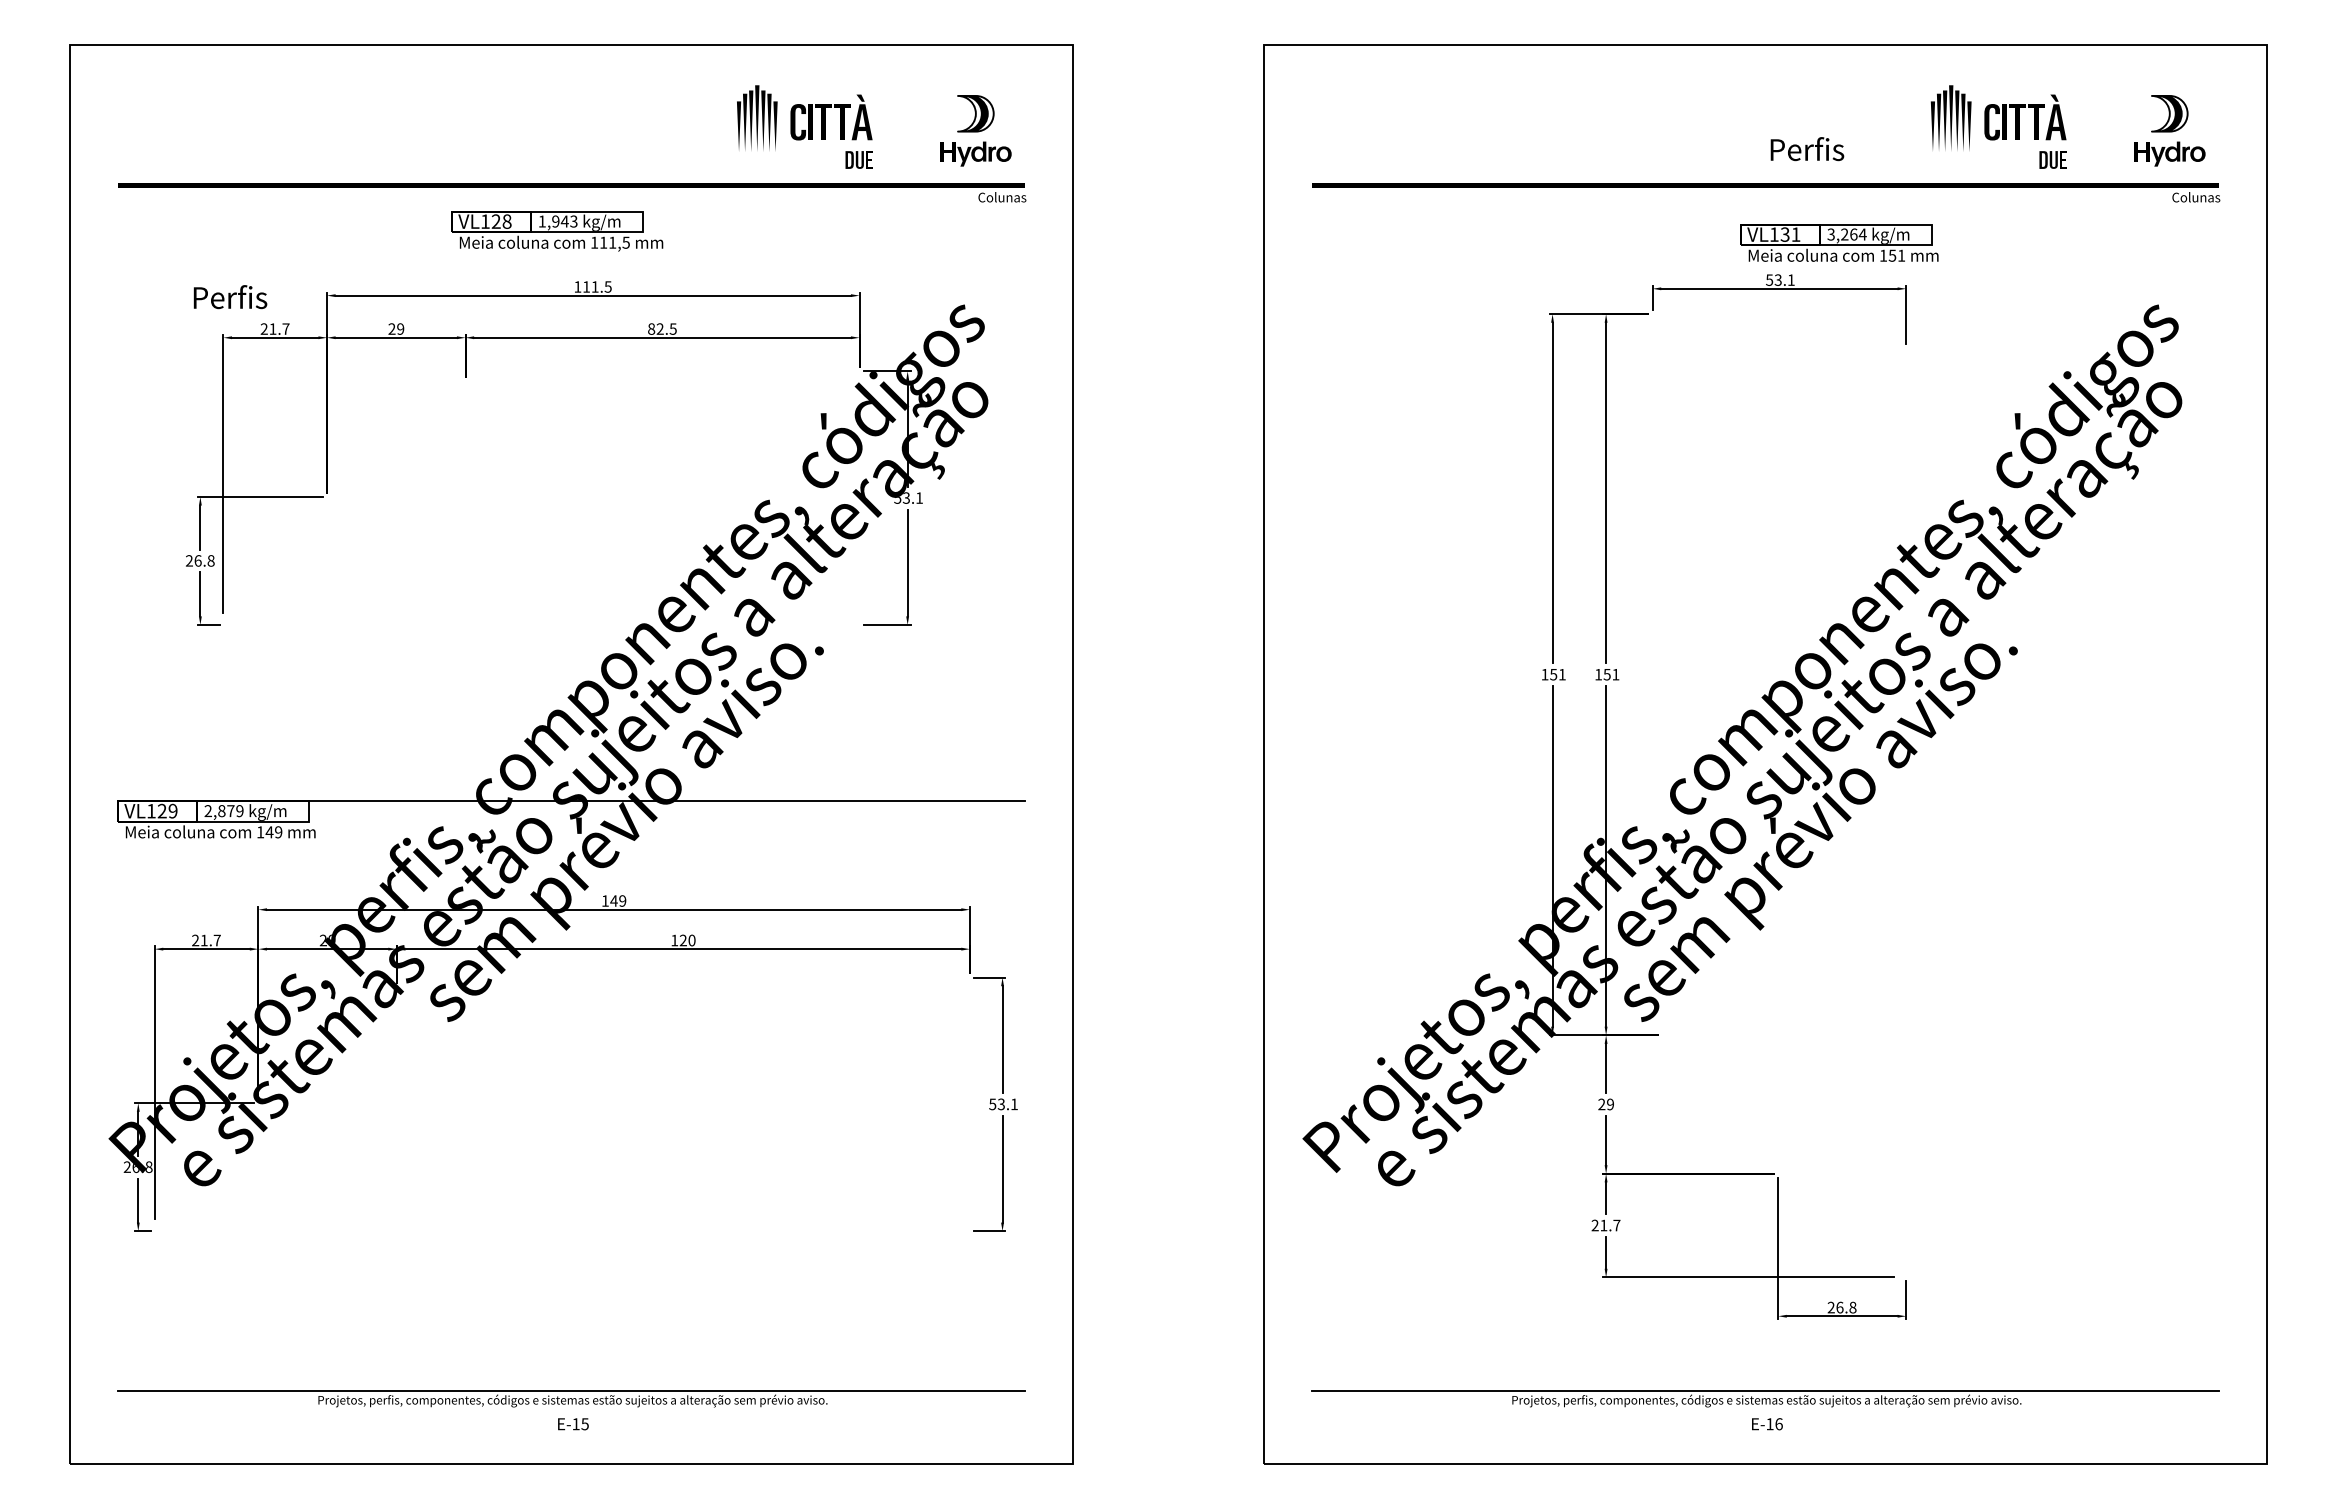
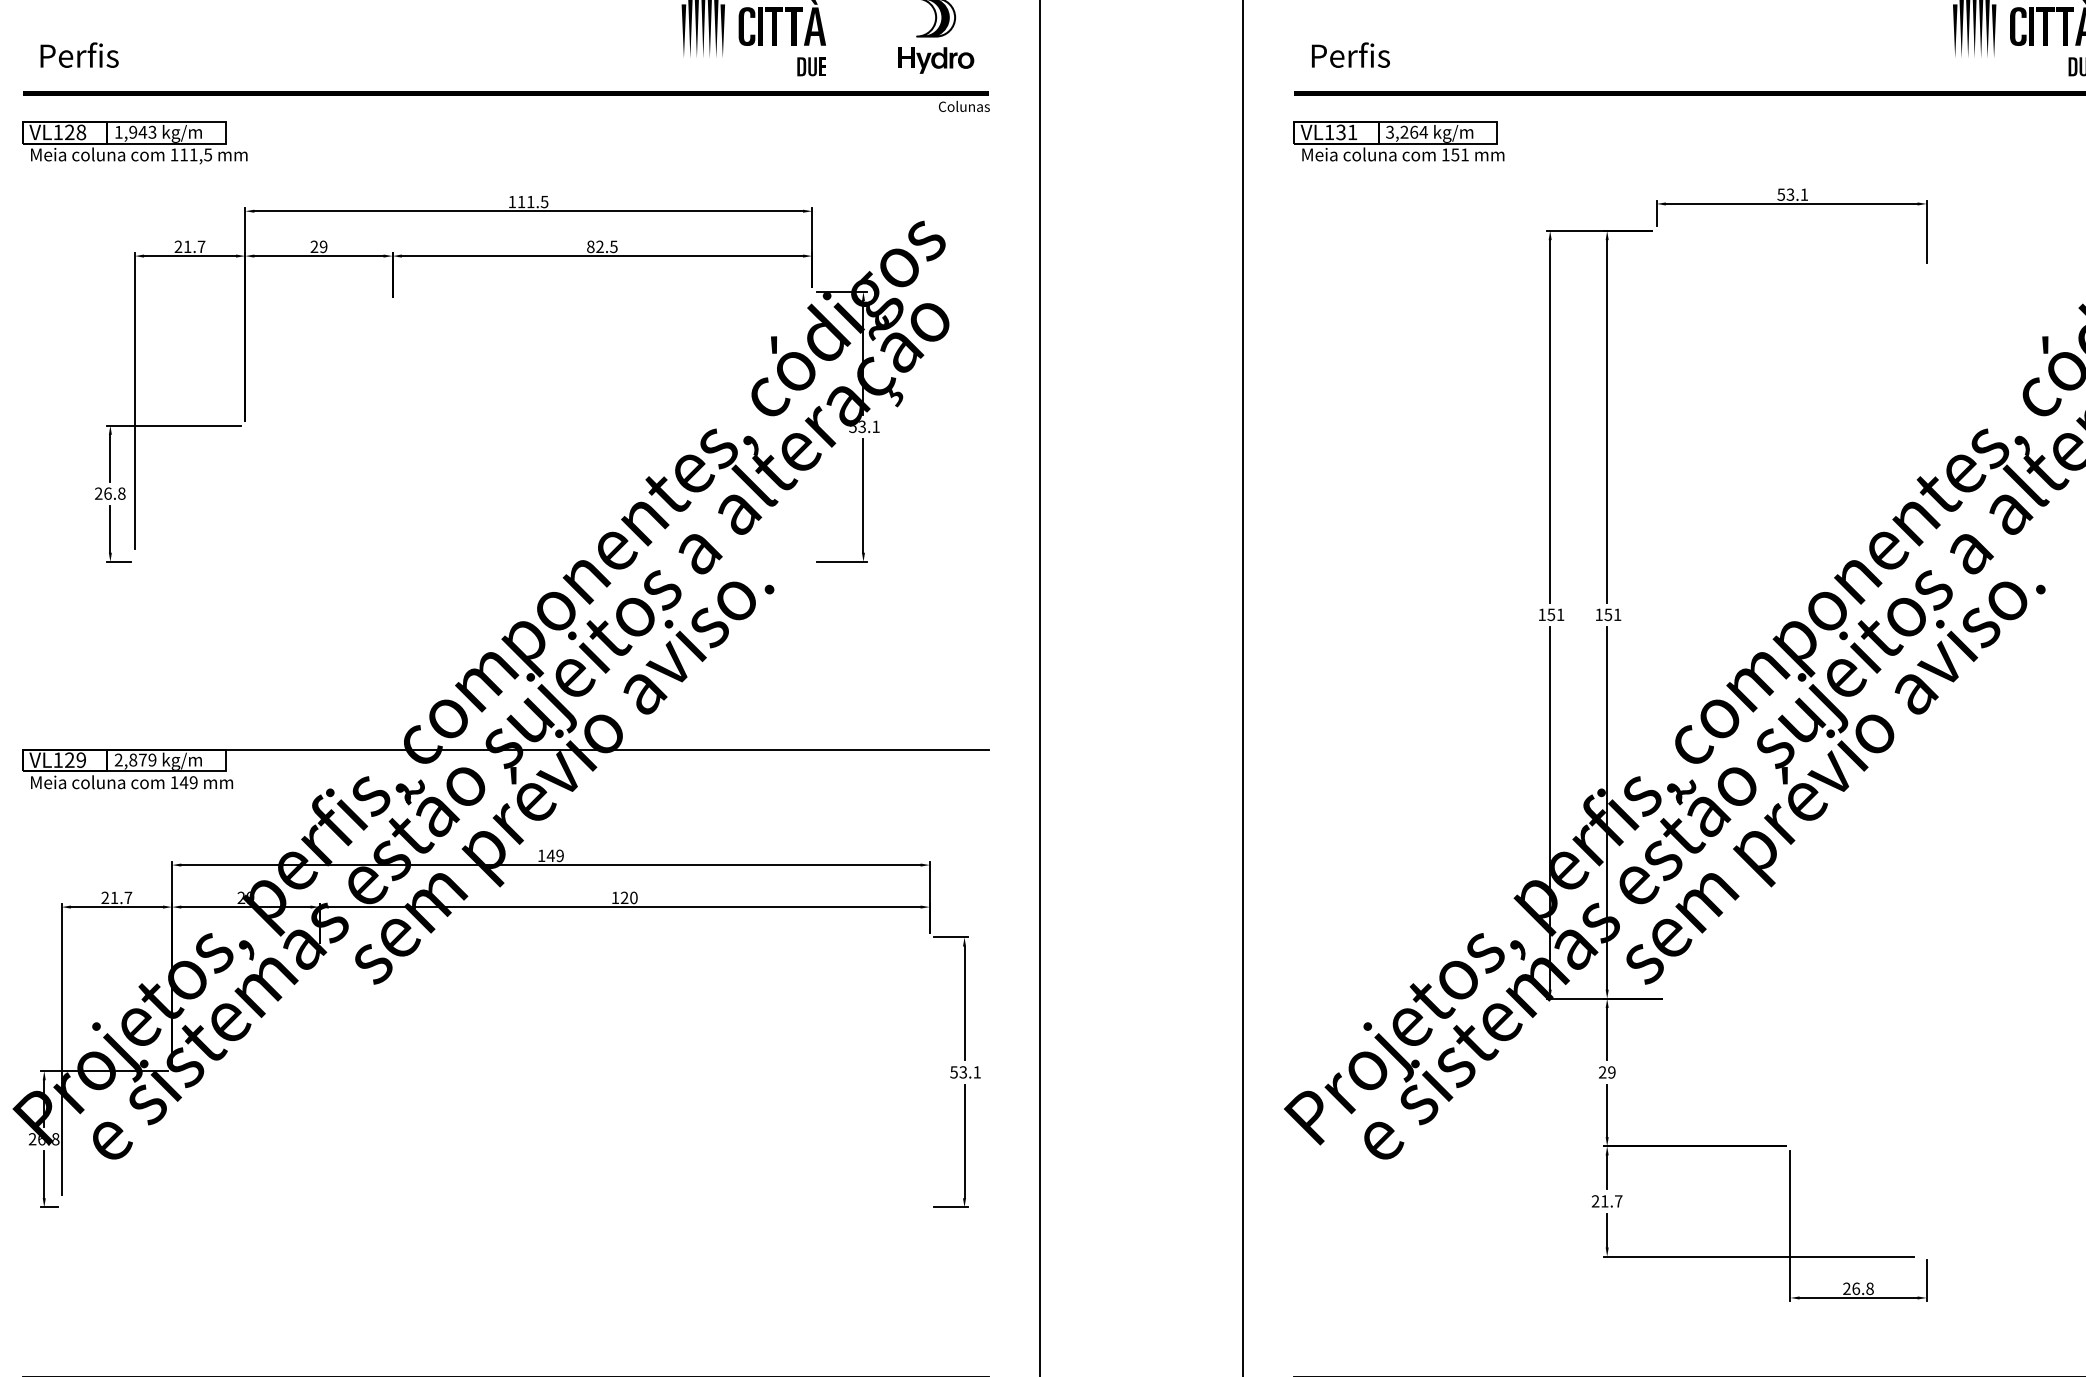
text: (1807, 149) -> (1350, 55), moved
part: (557, 231) -> (134, 142), moved
part: (1839, 242) -> (1398, 140), moved
text: (230, 297) -> (79, 55), moved

